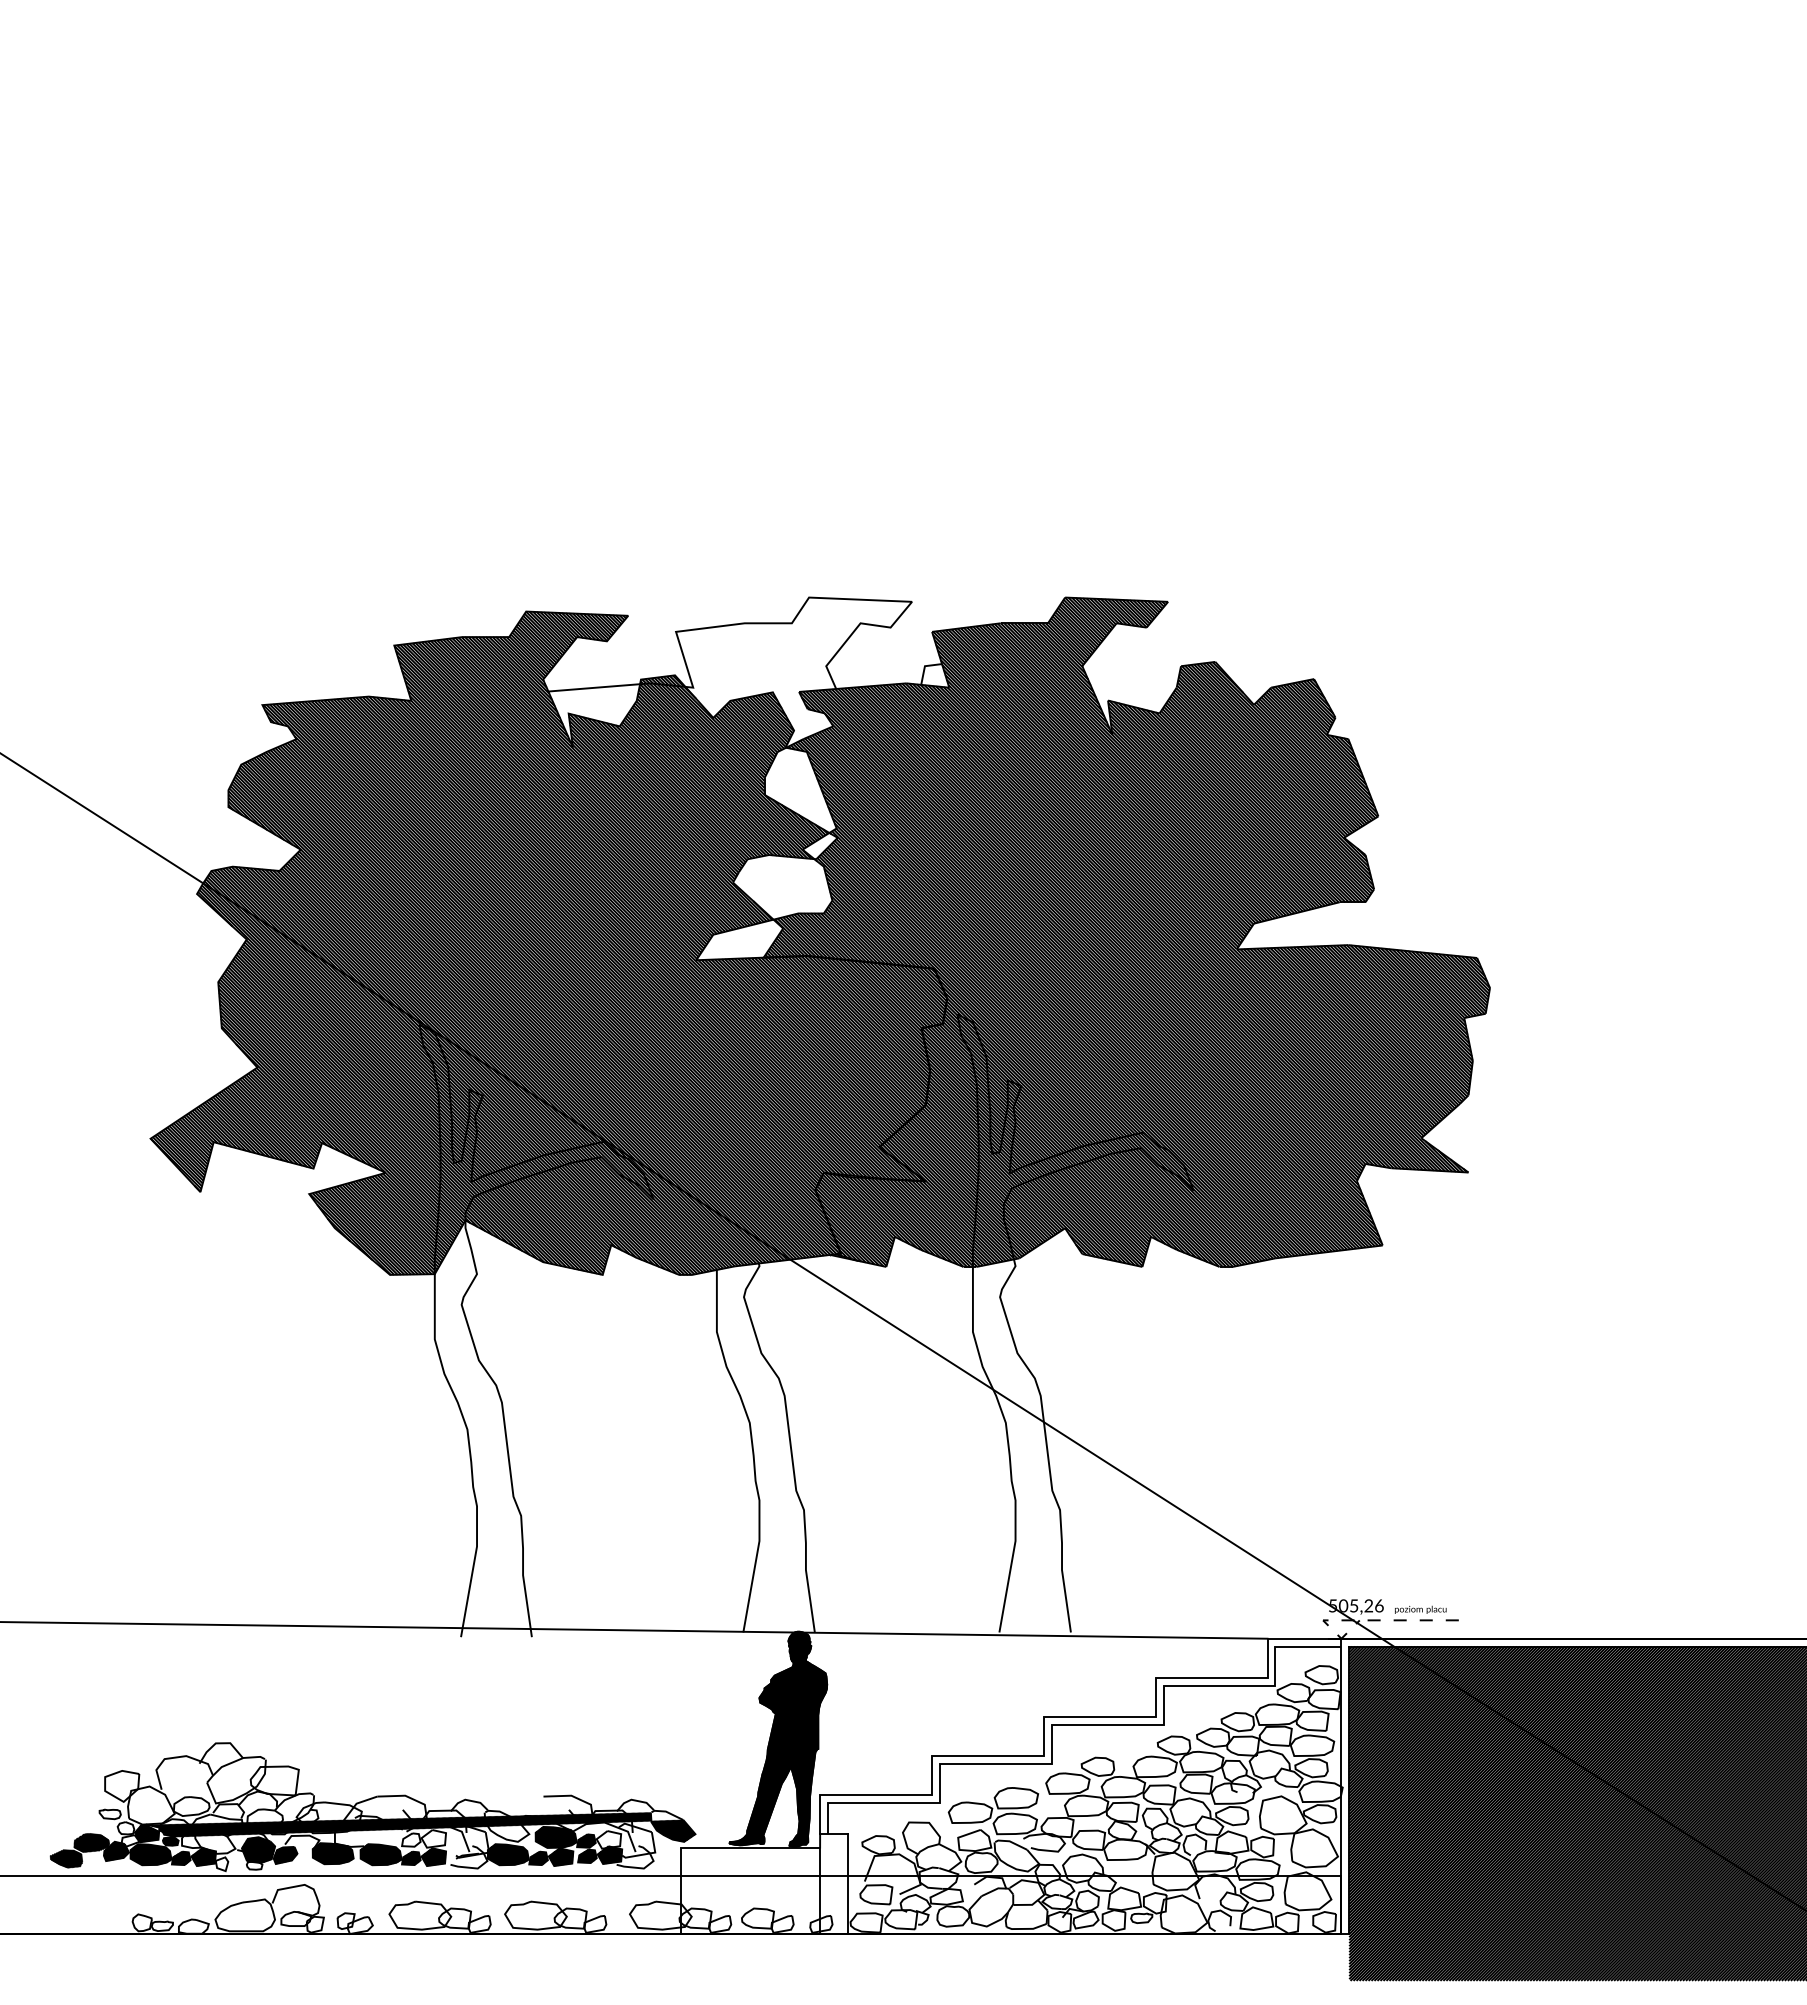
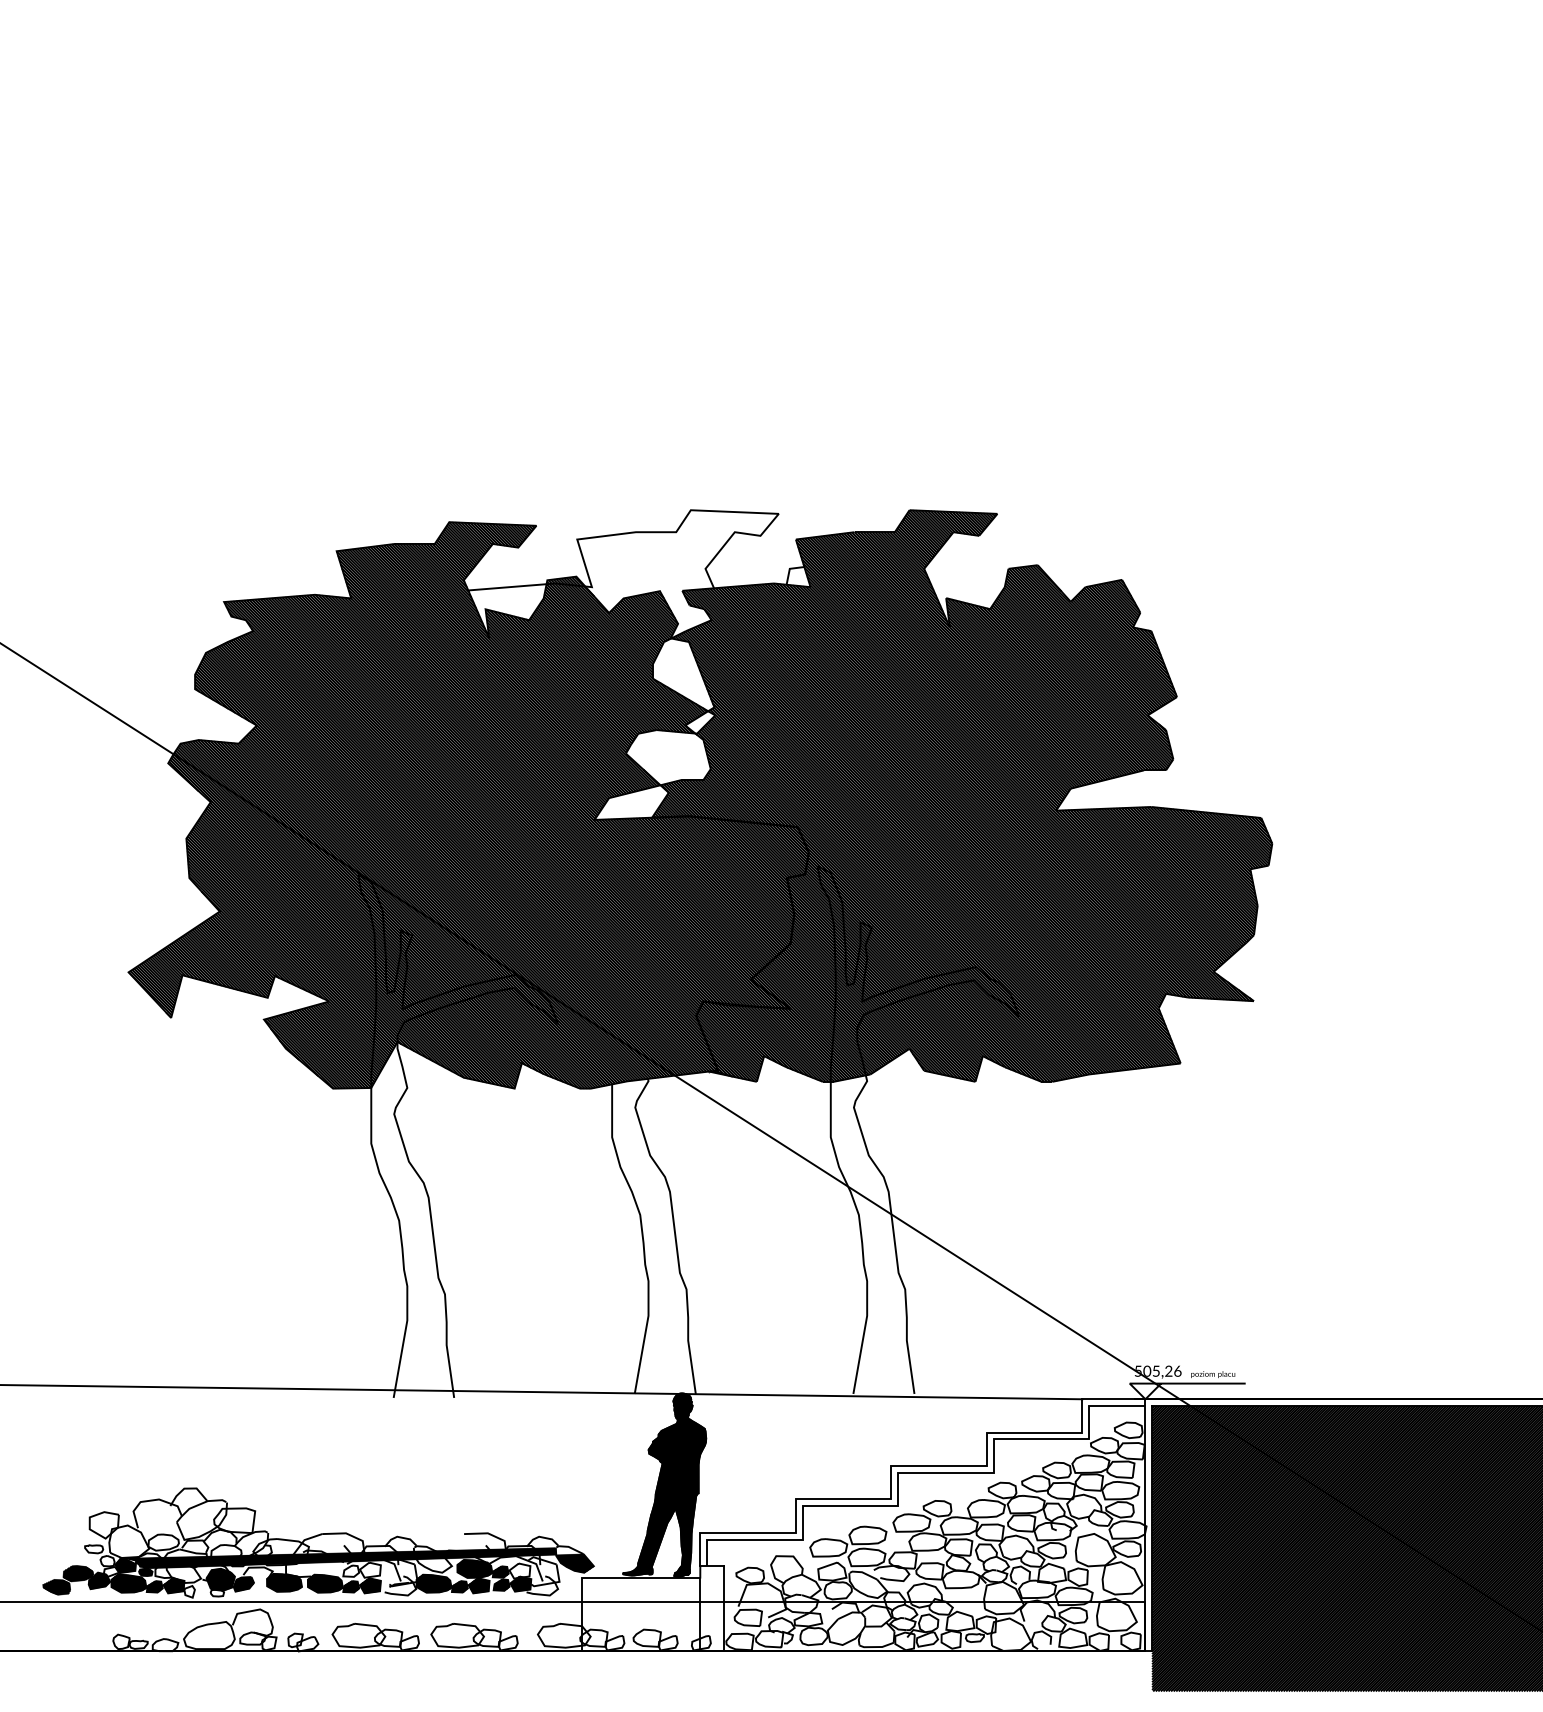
line: (1364, 1620) -> (1165, 1383), dashed -> solid

